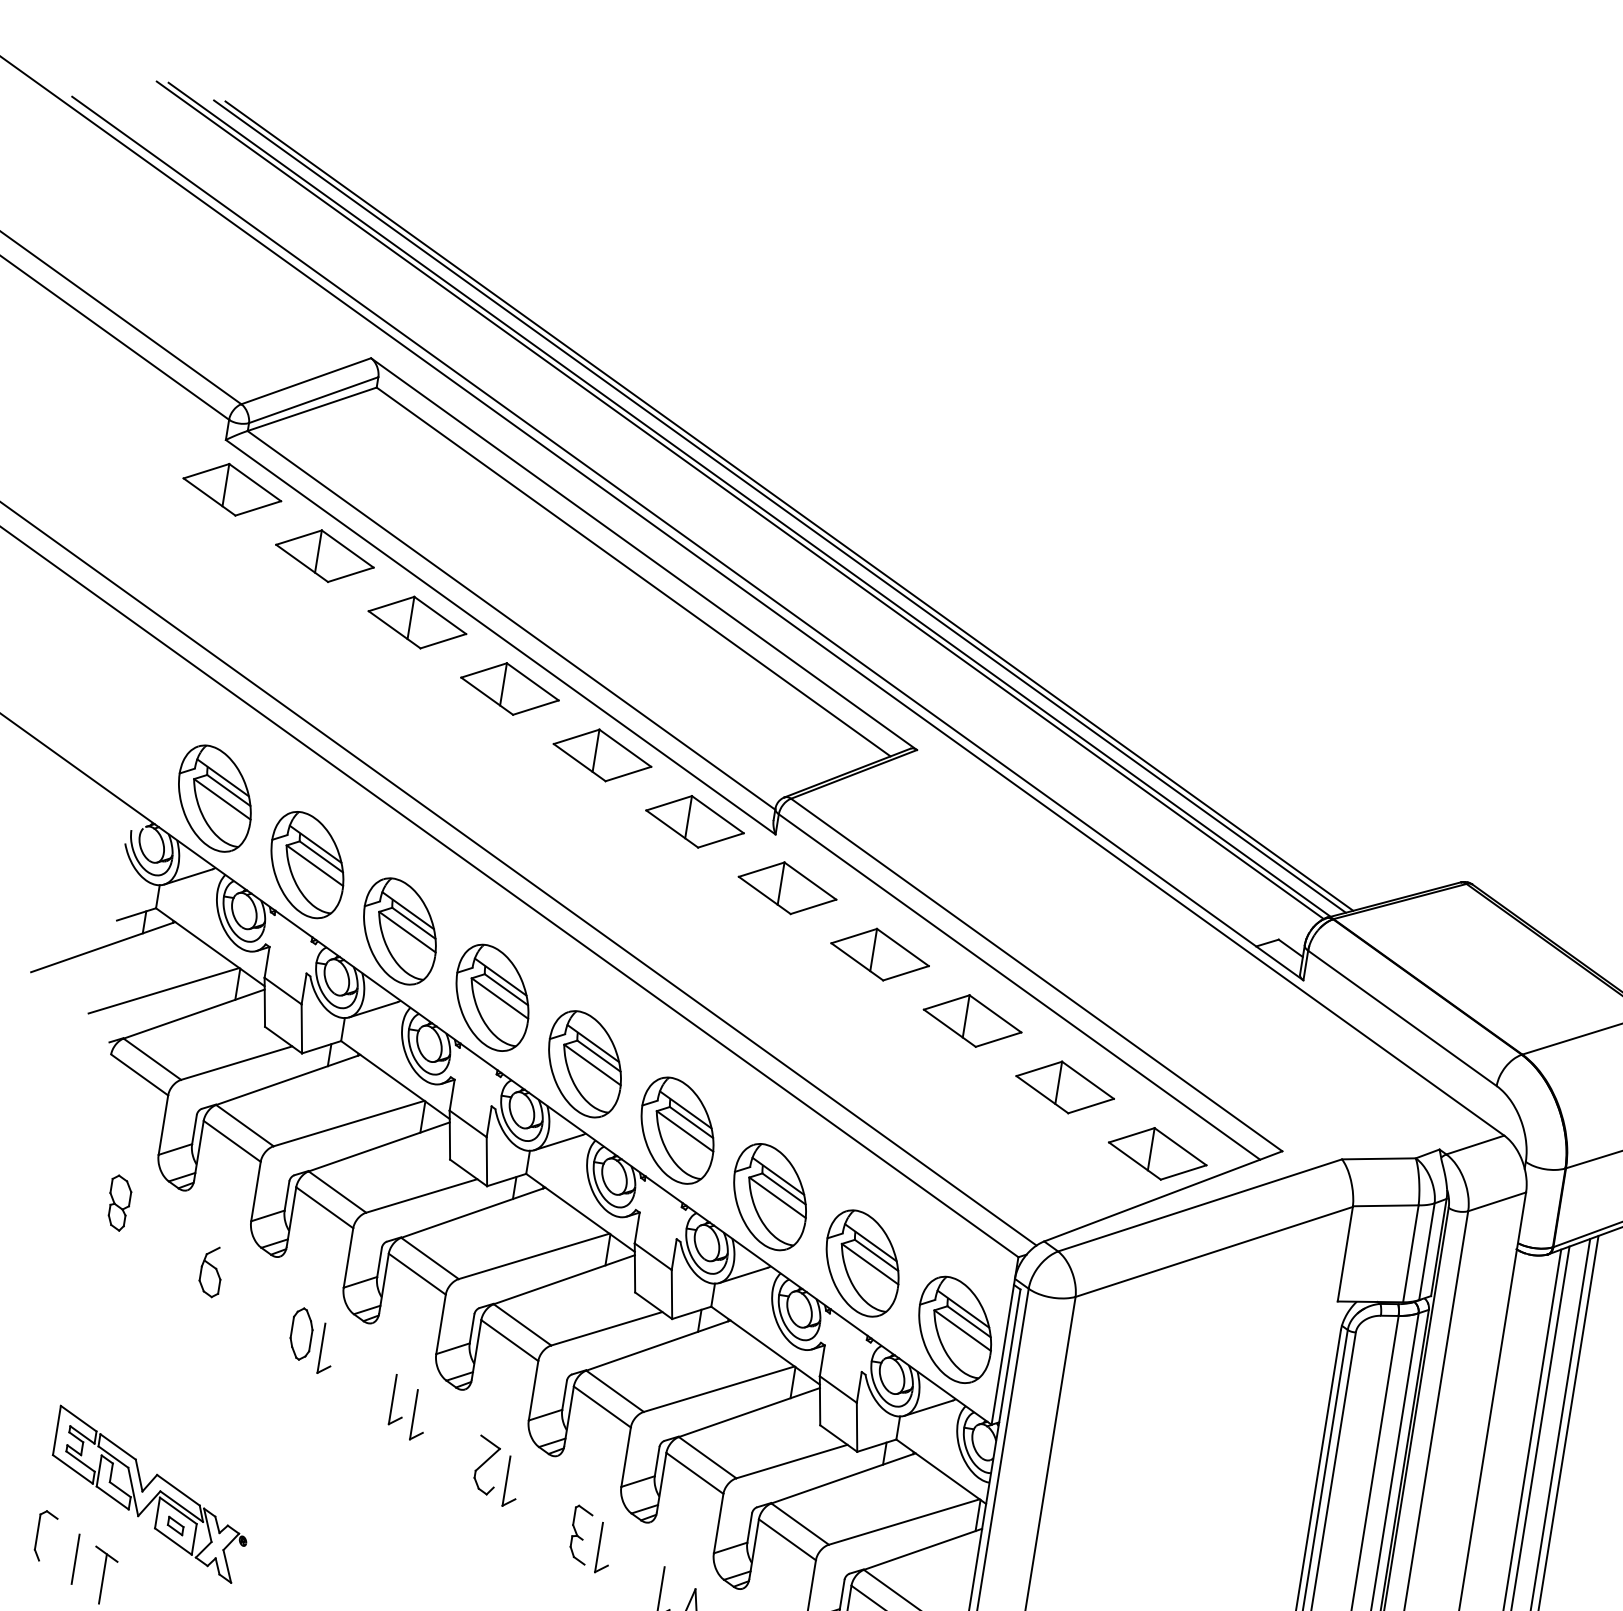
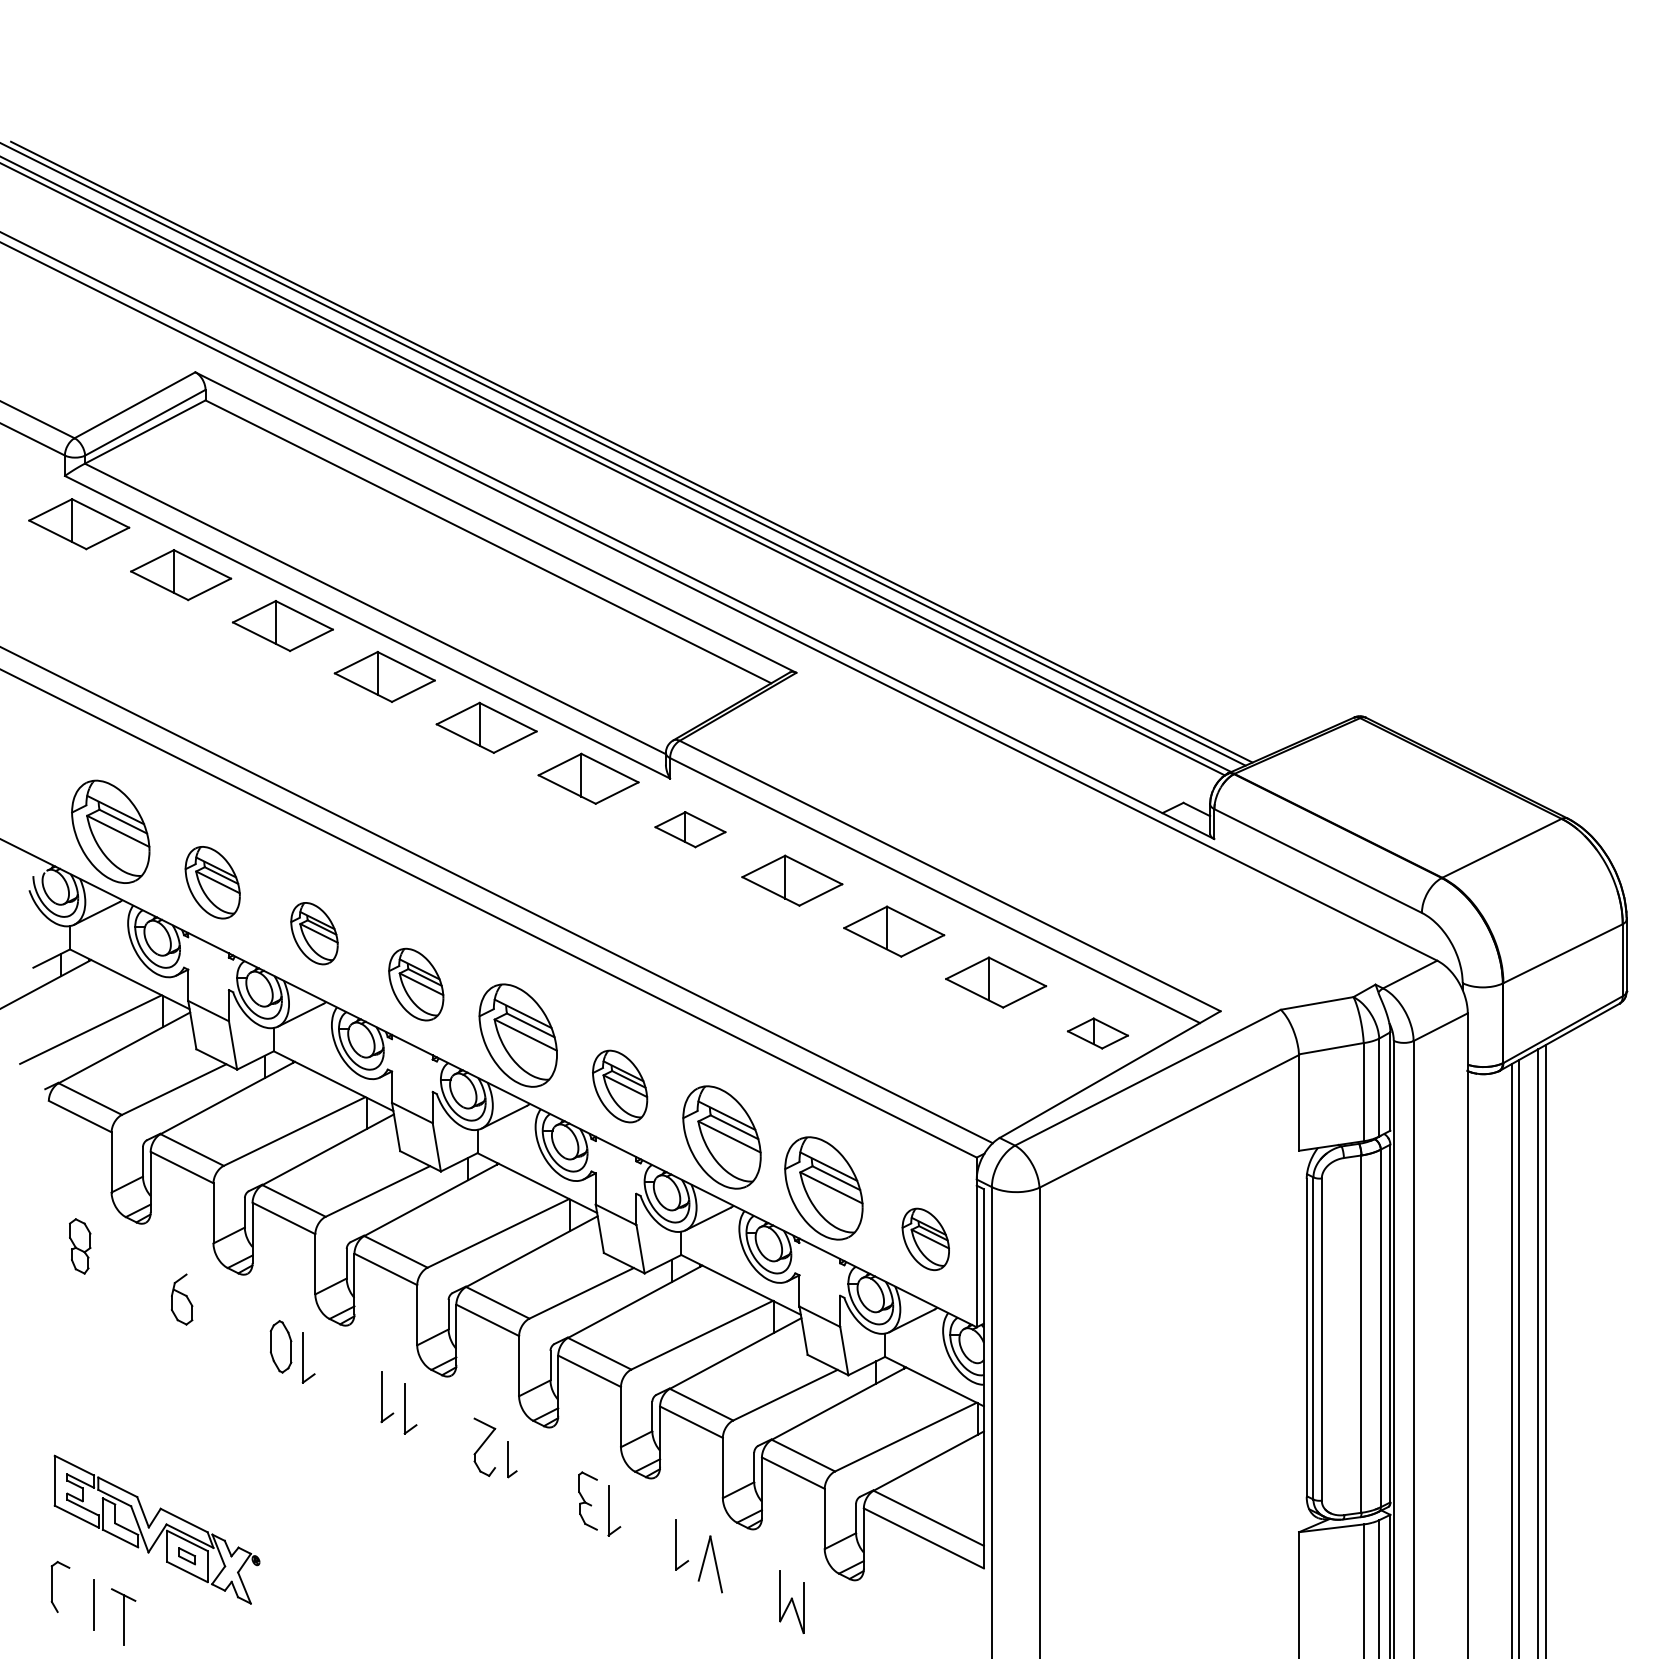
part: (307, 864) -> (212, 882), size x0.7
part: (787, 887) -> (690, 829), size x0.7
part: (399, 931) -> (314, 933), size x0.6
part: (491, 997) -> (415, 984), size x0.7
part: (676, 1130) -> (619, 1086), size x0.7
part: (1157, 1153) -> (1097, 1033), size x0.6
part: (954, 1329) -> (925, 1239), size x0.6
part: (512, 1481) -> (512, 1459), size x0.7

